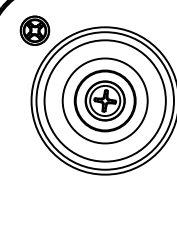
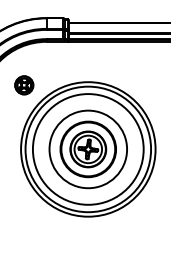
part: (35, 30) -> (24, 85), size x0.7

